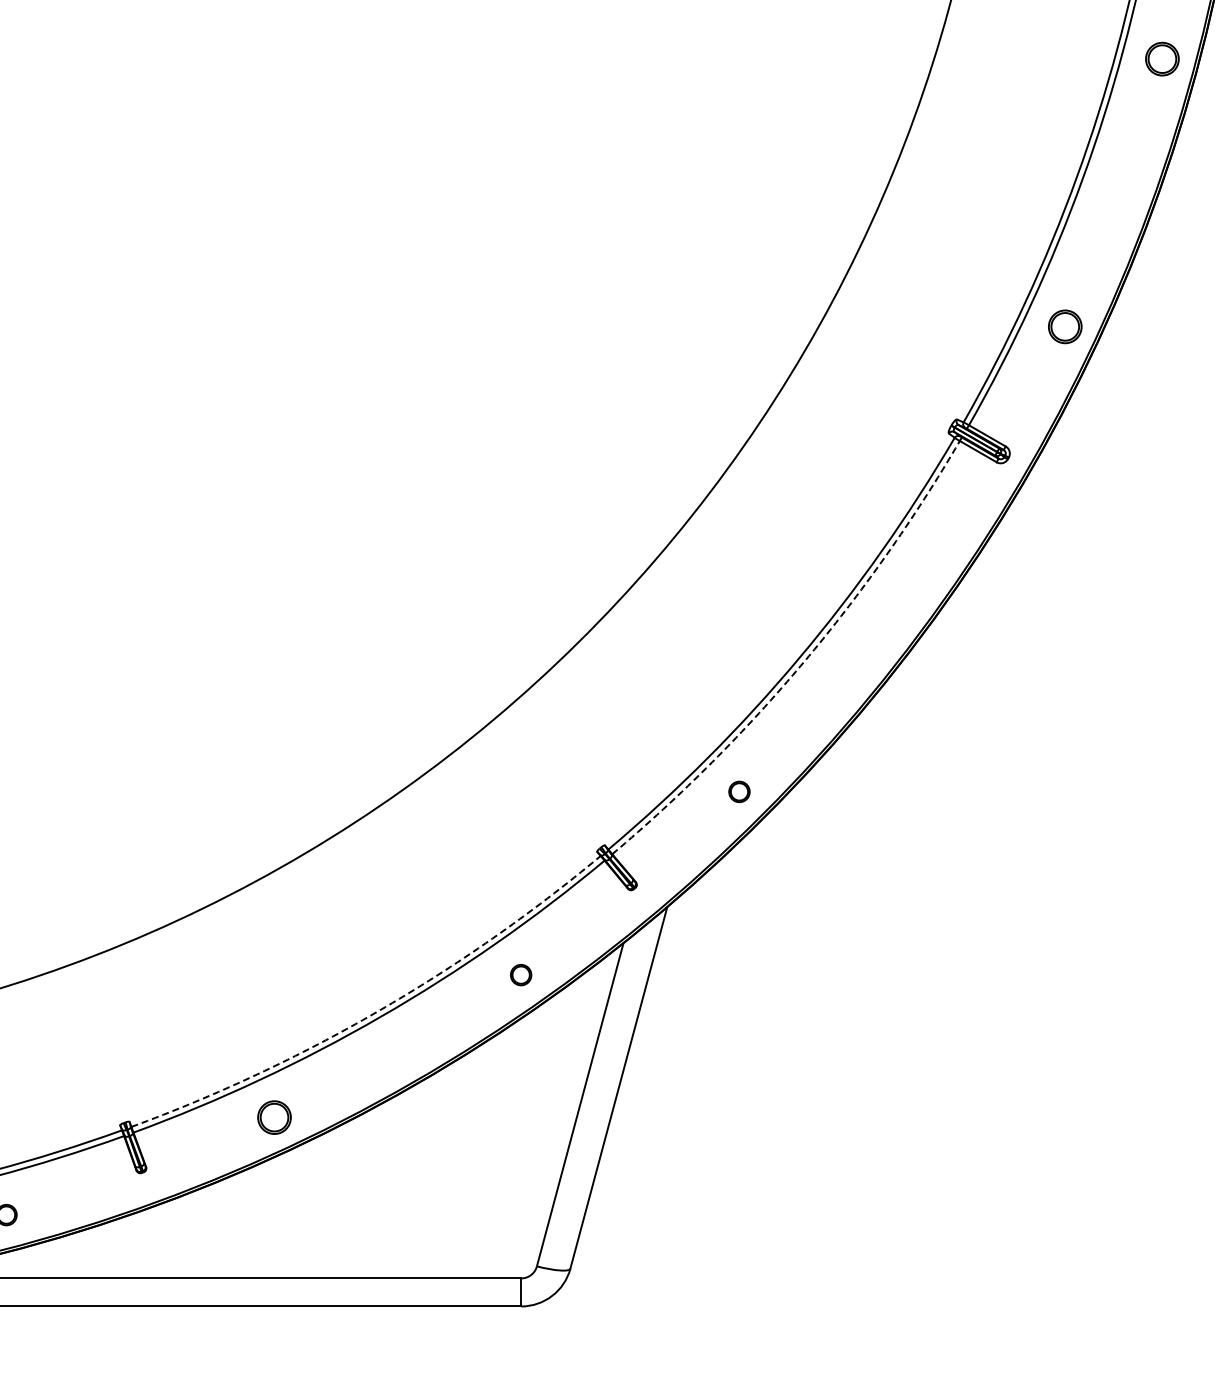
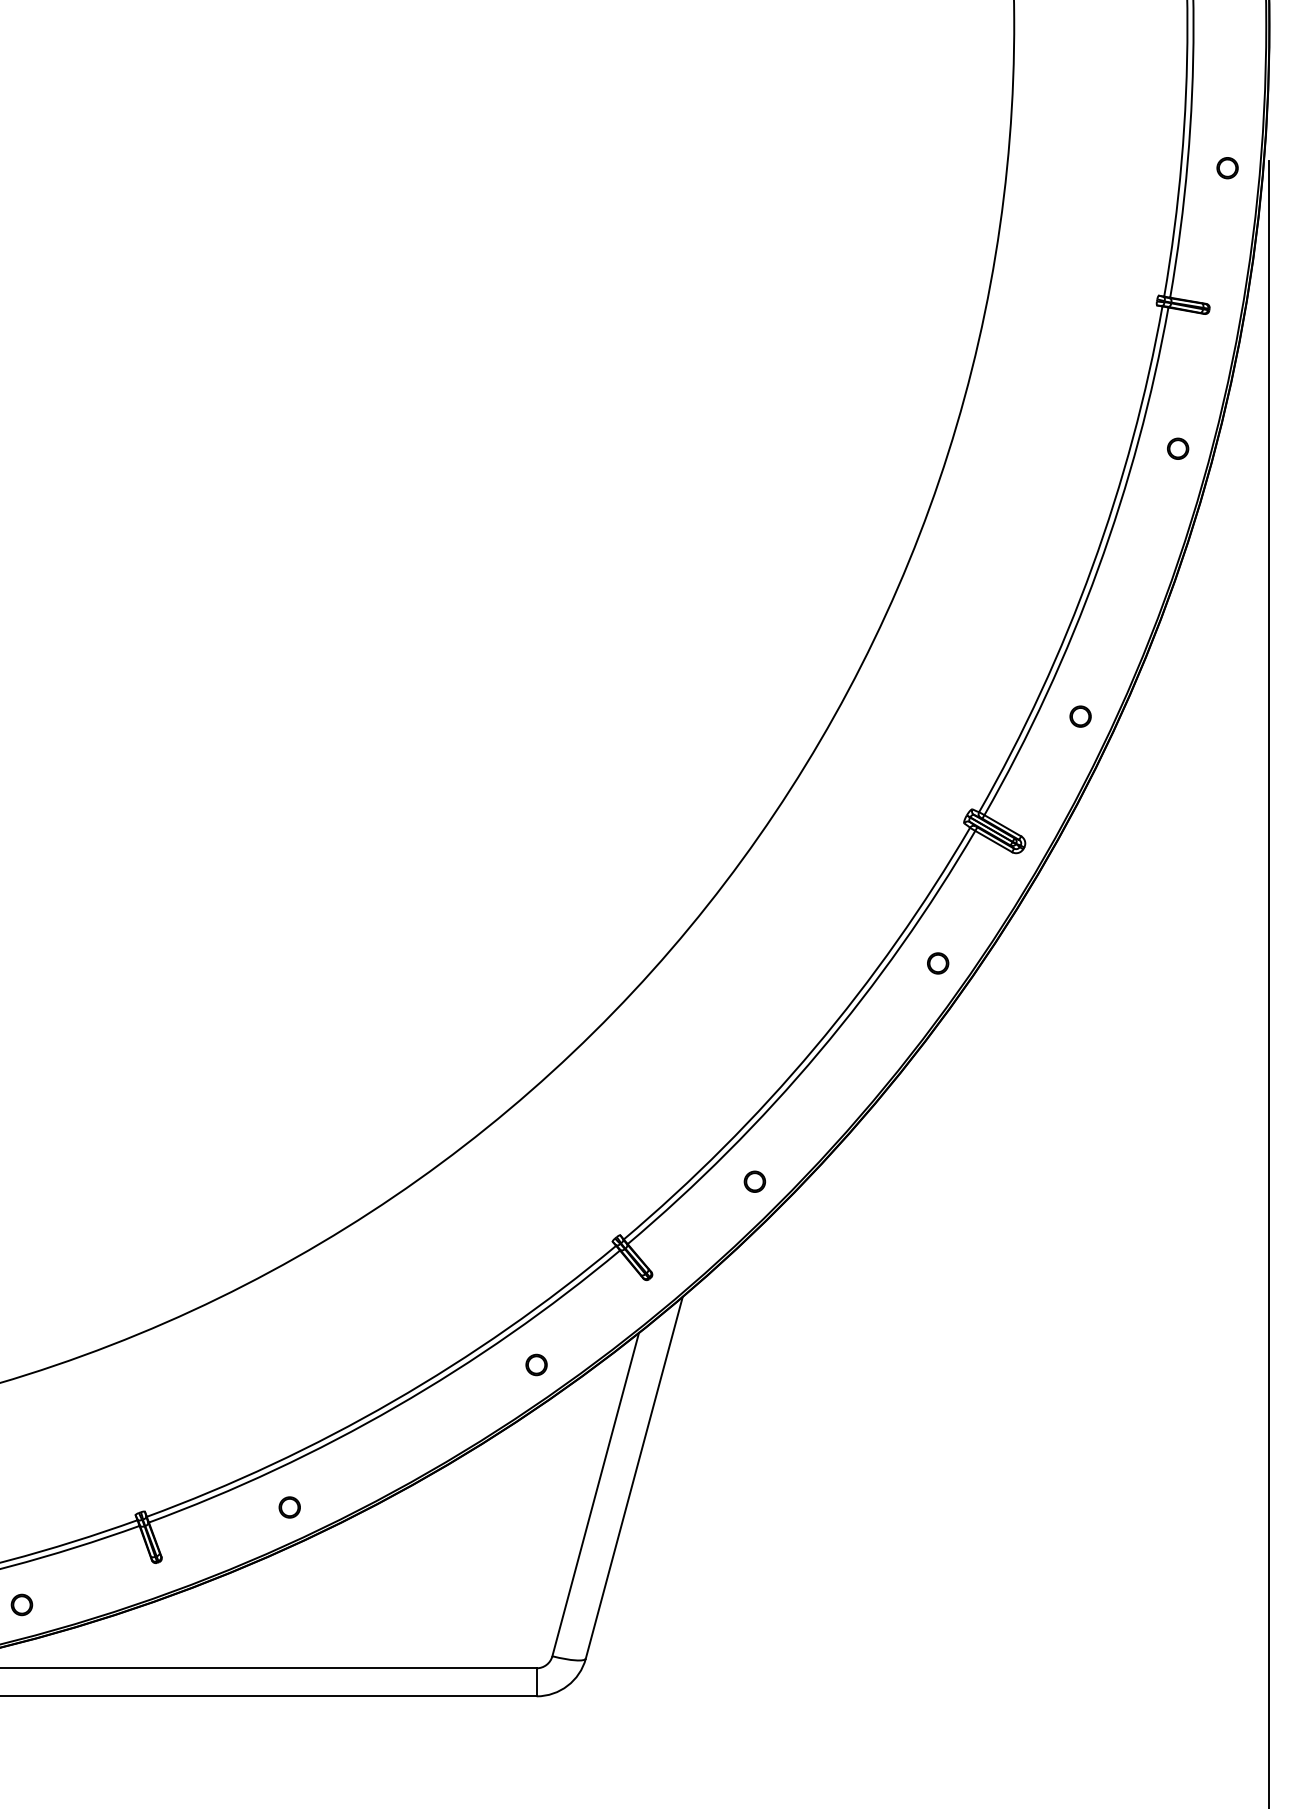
part: (1163, 58) -> (1178, 448), size x0.62
circle: (1065, 326) -> (1080, 716), size x0.62
part: (923, 573) -> (938, 963), added
arc: (804, 662) -> (819, 1052), dashed -> solid
arc: (378, 1011) -> (393, 1401), dashed -> solid
part: (274, 1117) -> (289, 1507), size x0.62

